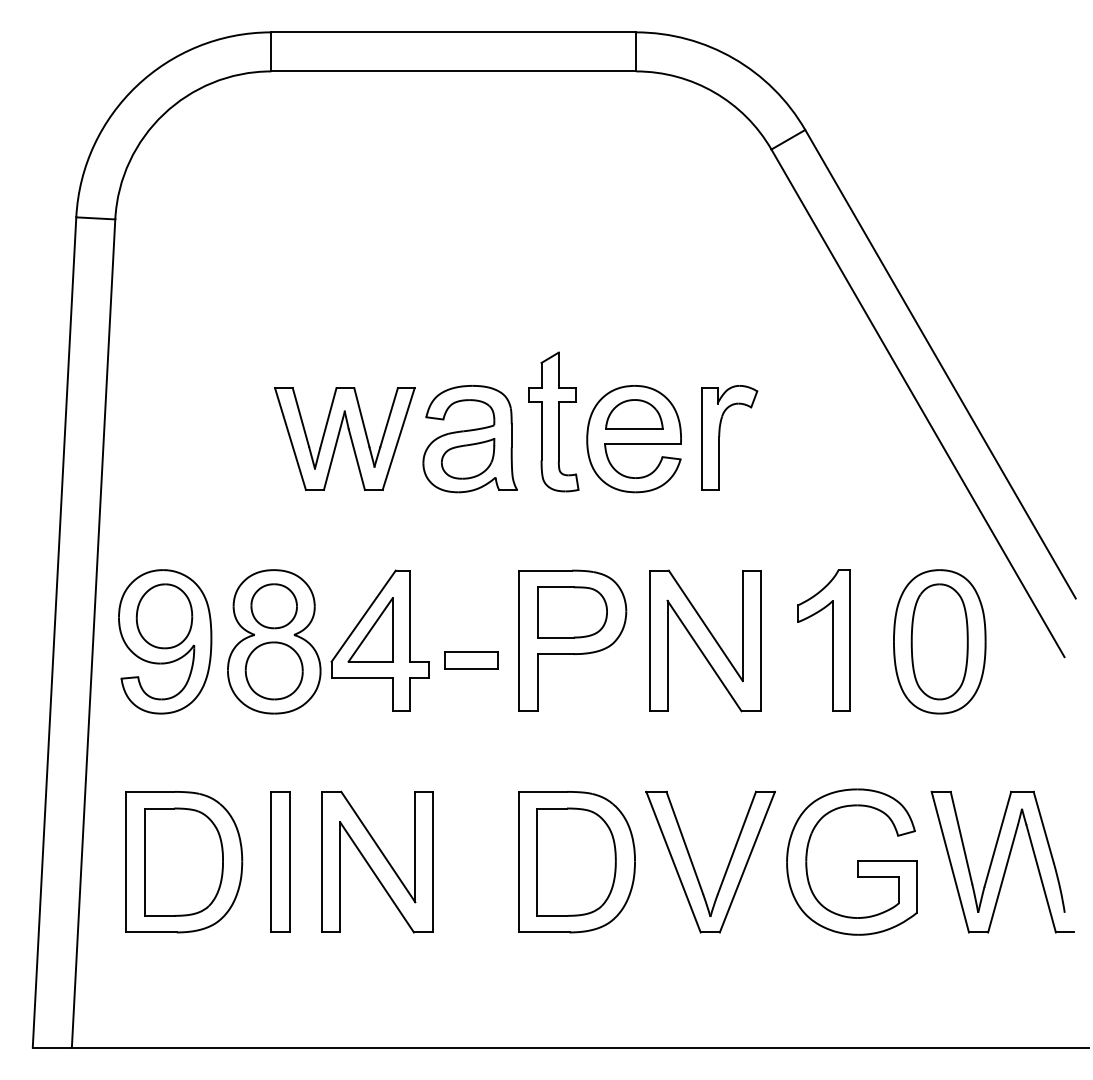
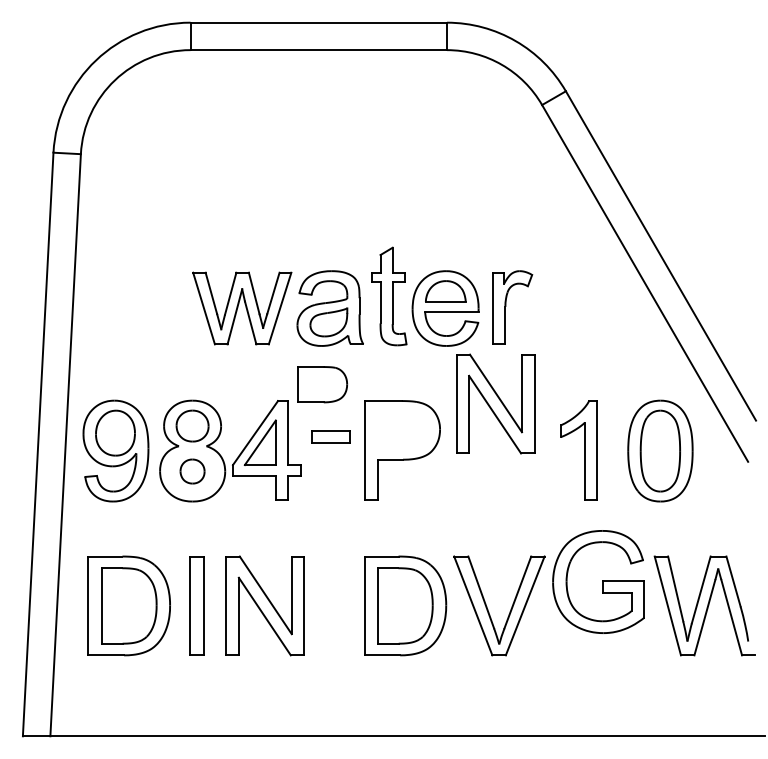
part: (572, 612) -> (322, 384), moved
part: (705, 640) -> (495, 403), moved
part: (471, 660) -> (331, 437), moved
part: (273, 670) -> (192, 471), size x0.6
part: (851, 861) -> (598, 581), moved

